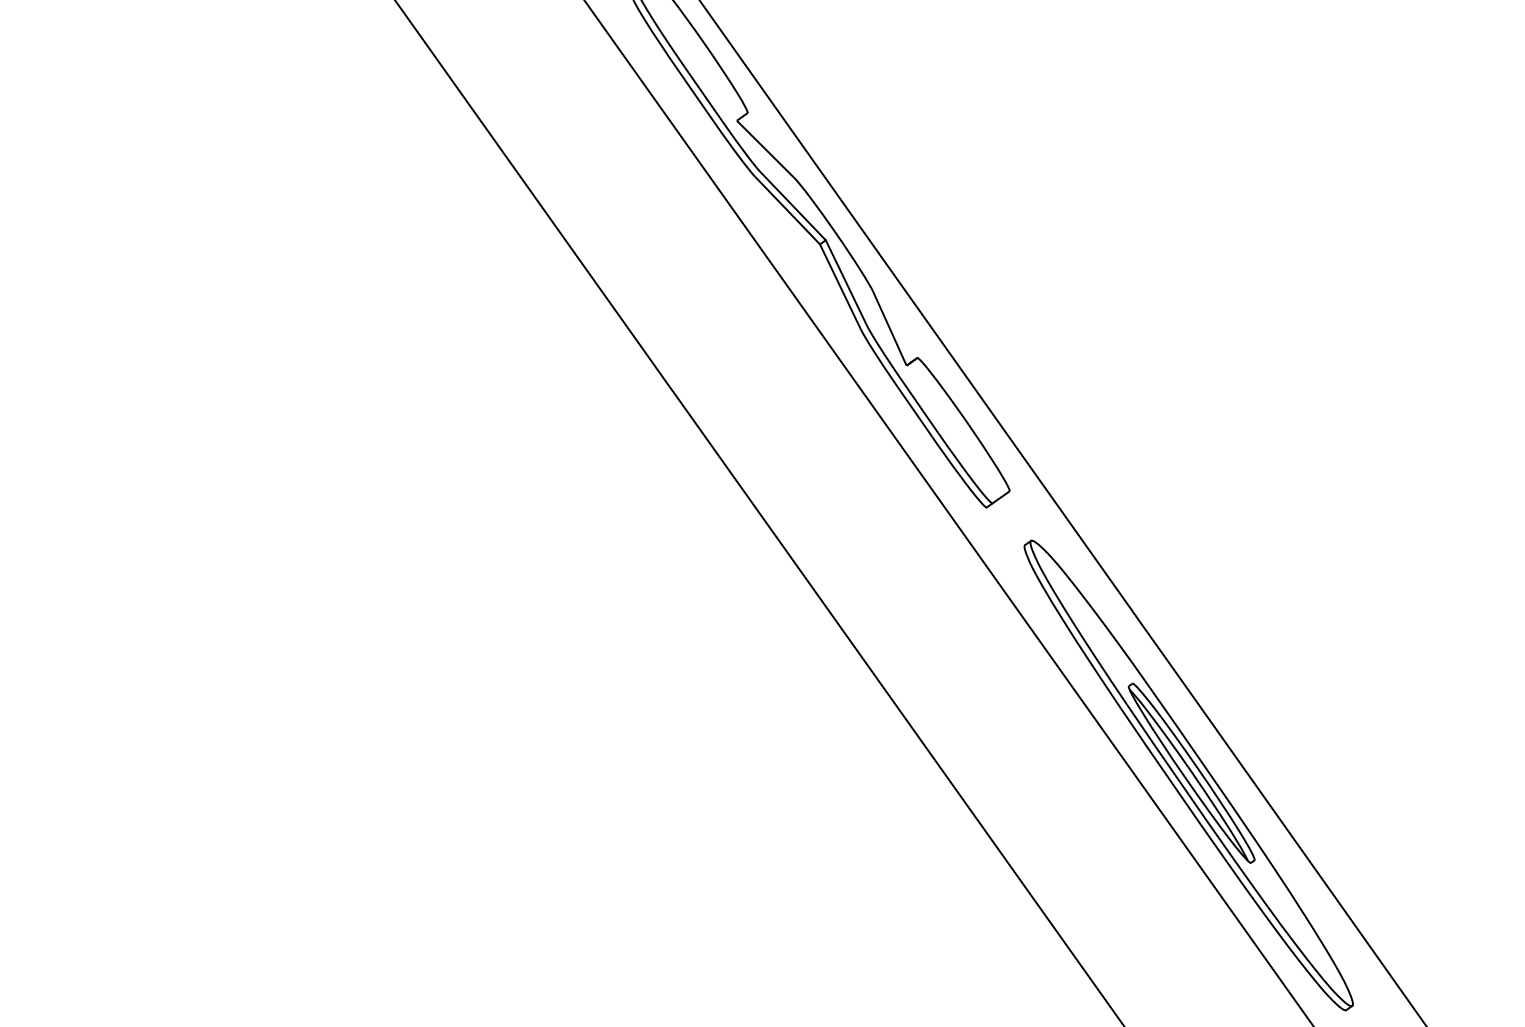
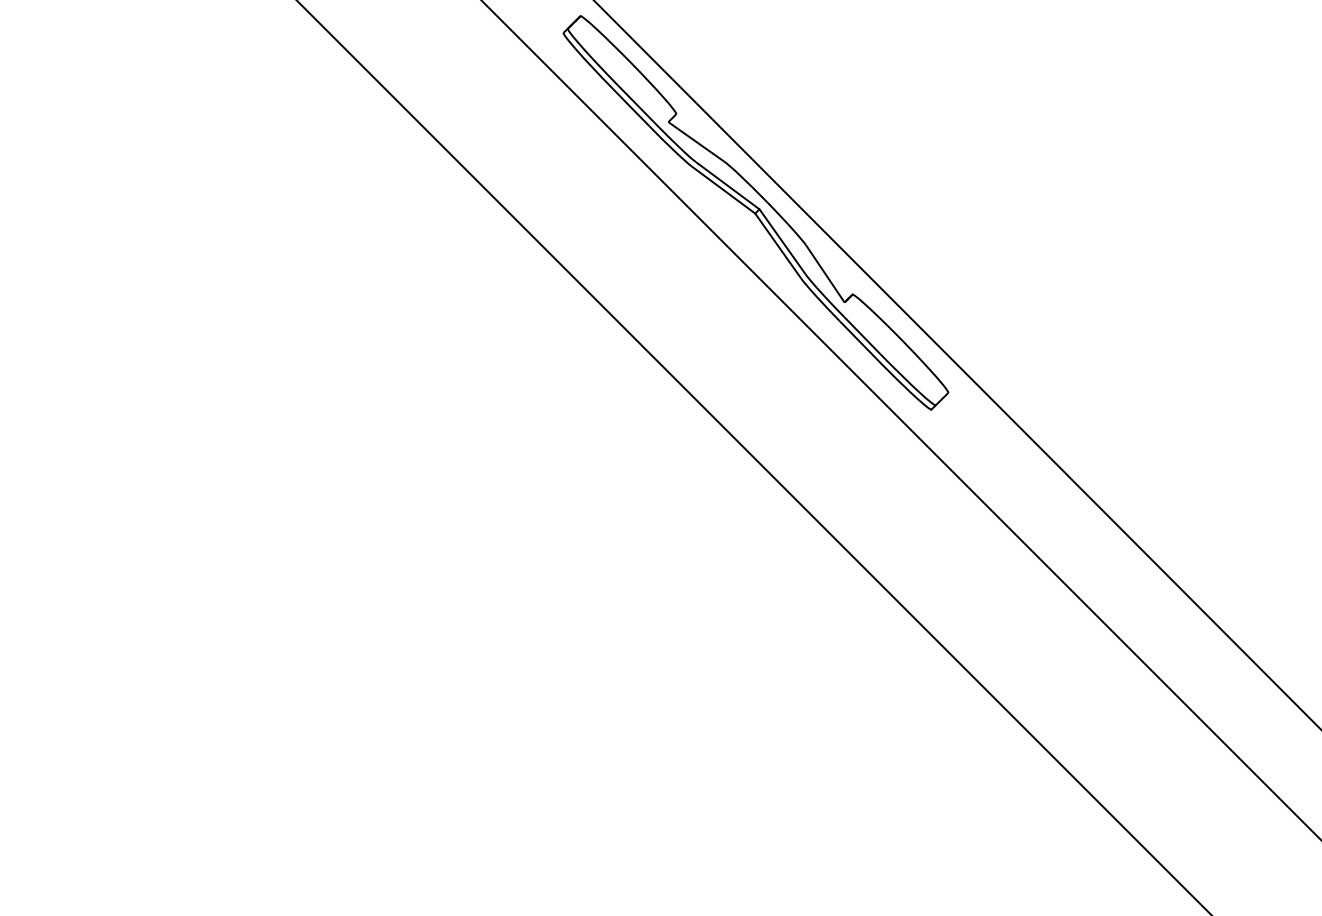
part: (1188, 775) -> (1137, 604), removed

